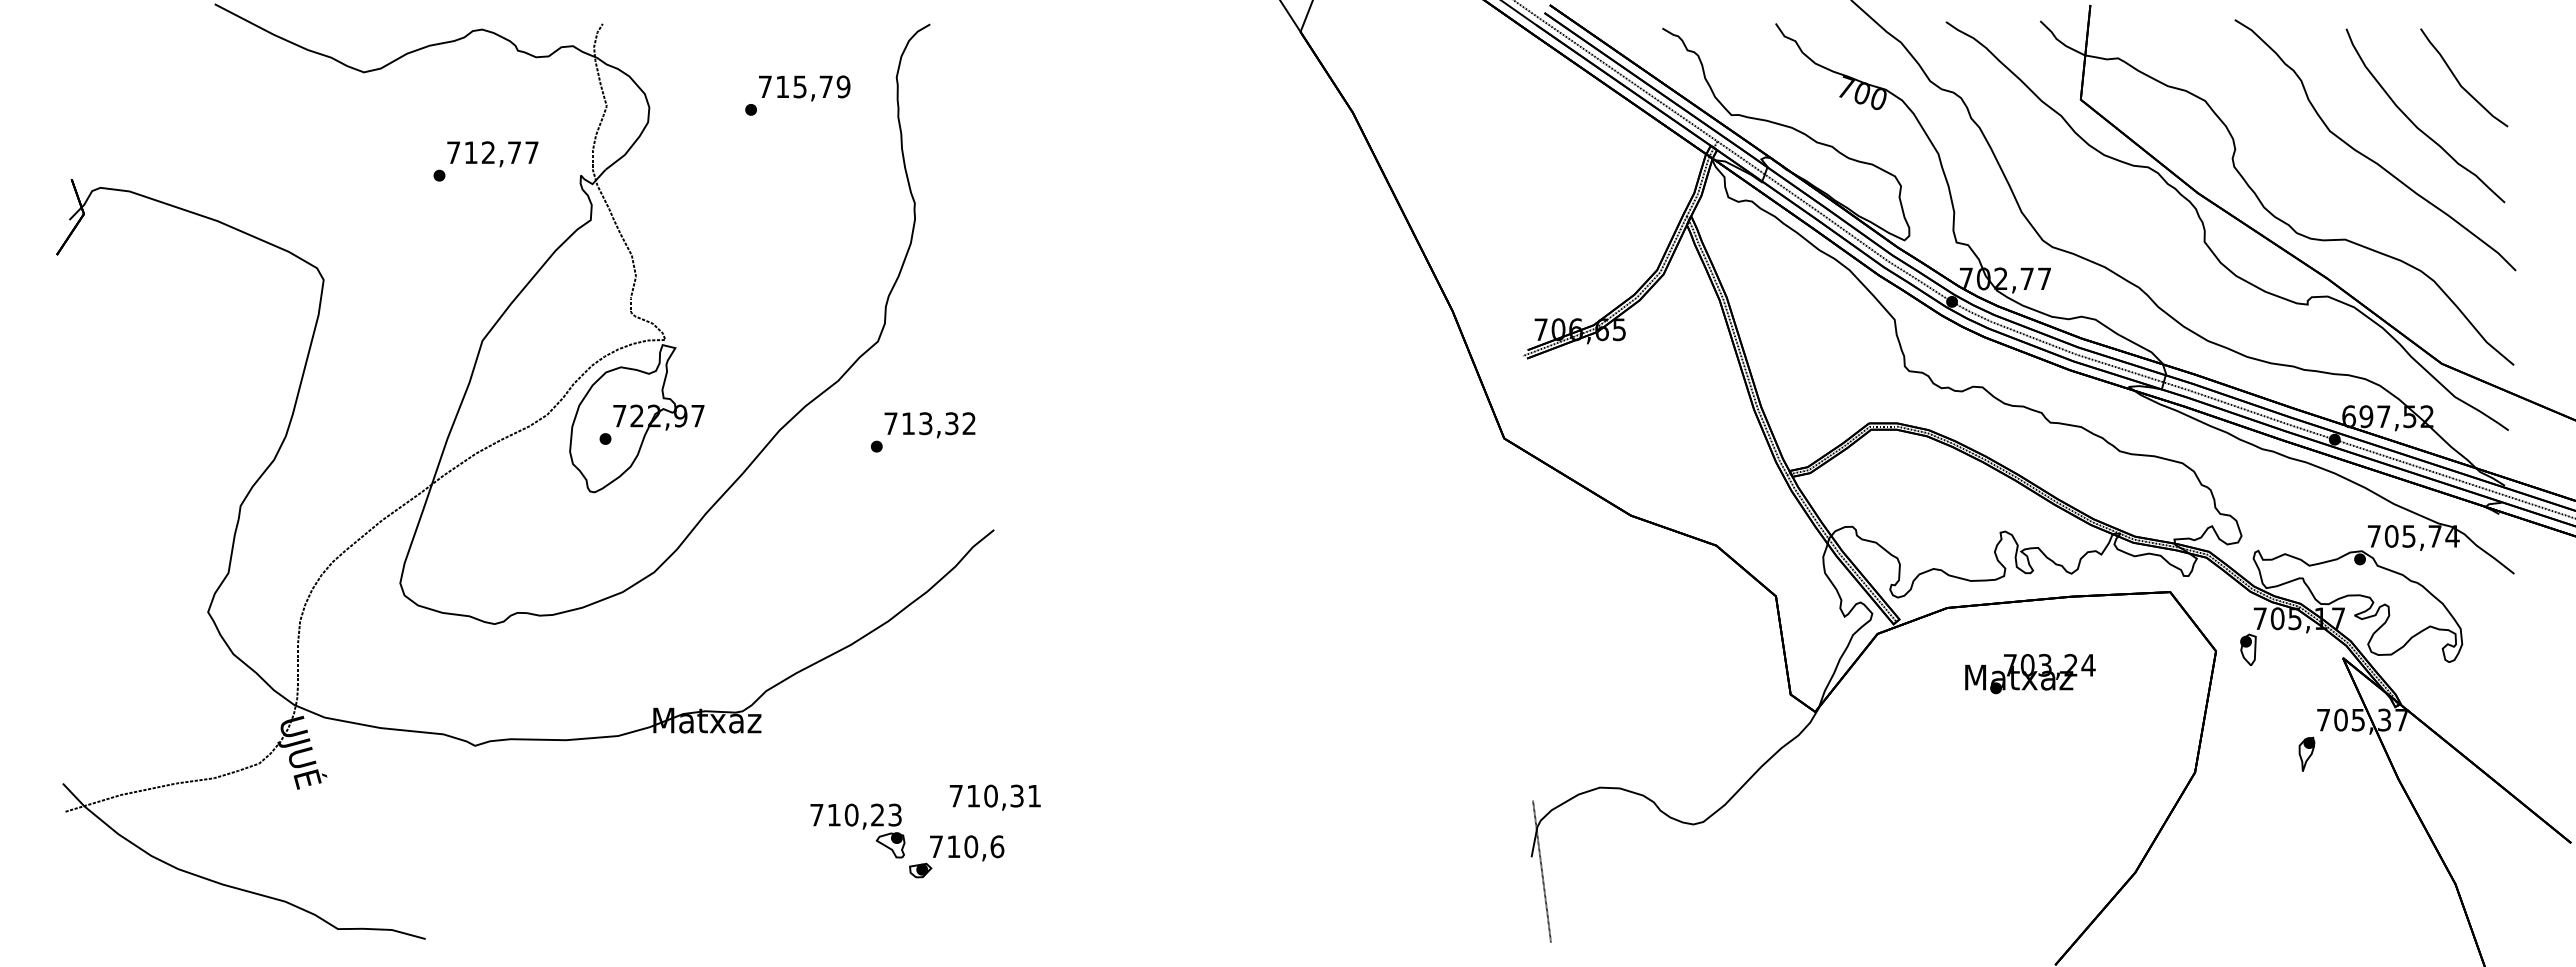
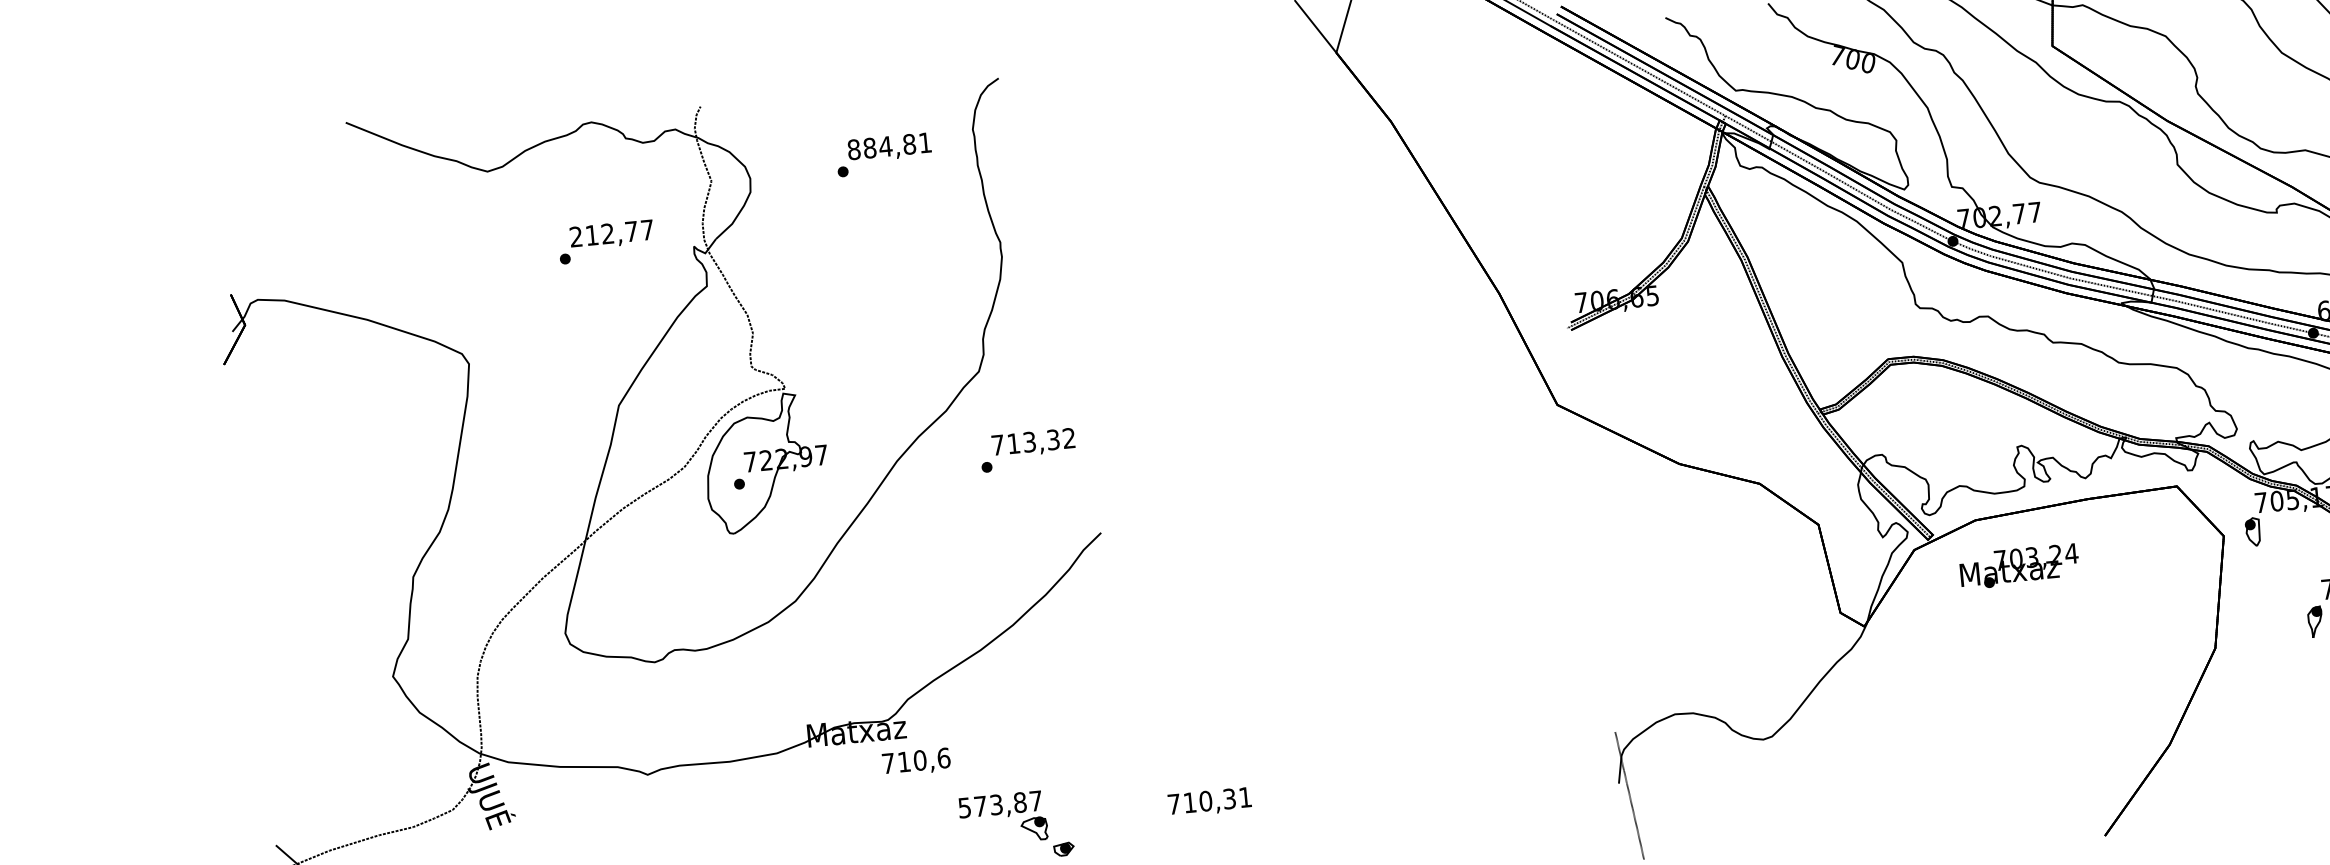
text: (804, 86) -> (889, 145), 715,79 -> 884,81
text: (453, 152) -> (576, 236), 712,77 -> 212,77
text: (2030, 674) -> (2019, 567), moved
text: (994, 797) -> (1209, 802), moved
text: (855, 814) -> (999, 803), 710,23 -> 573,87
text: (967, 848) -> (916, 762), moved

